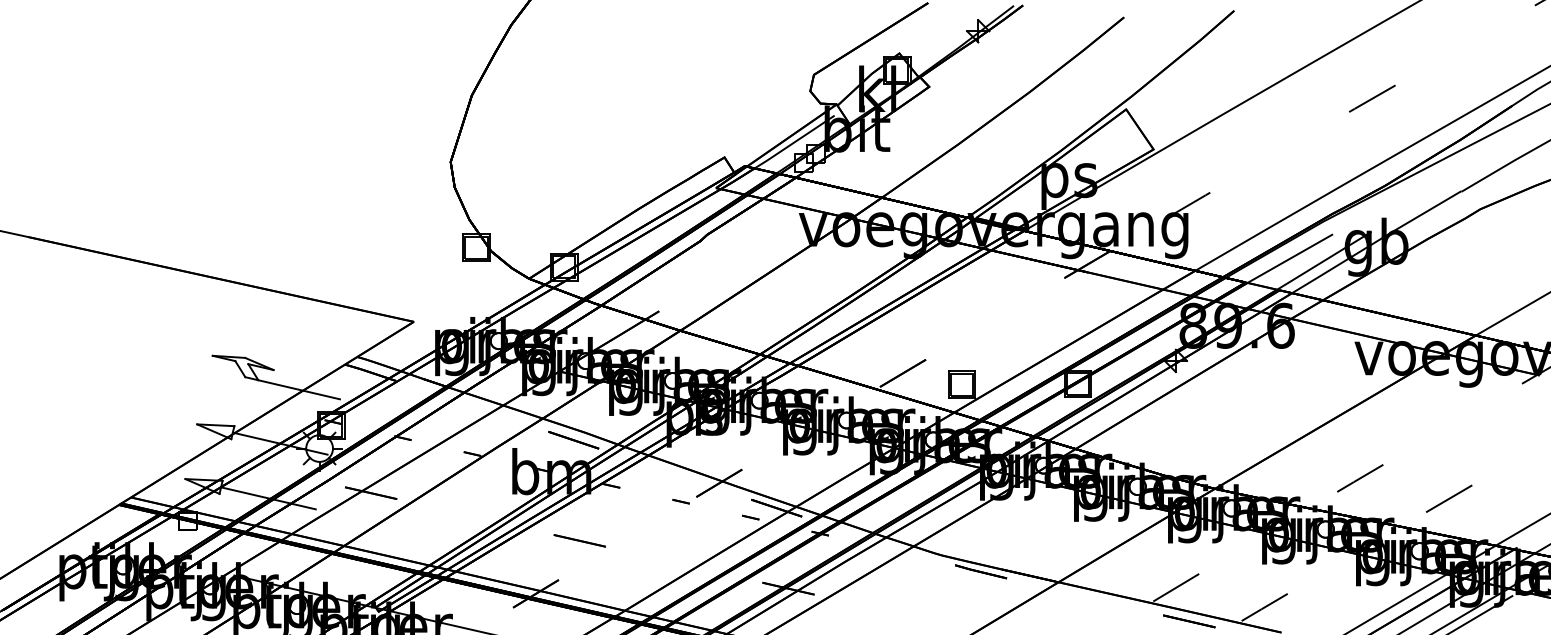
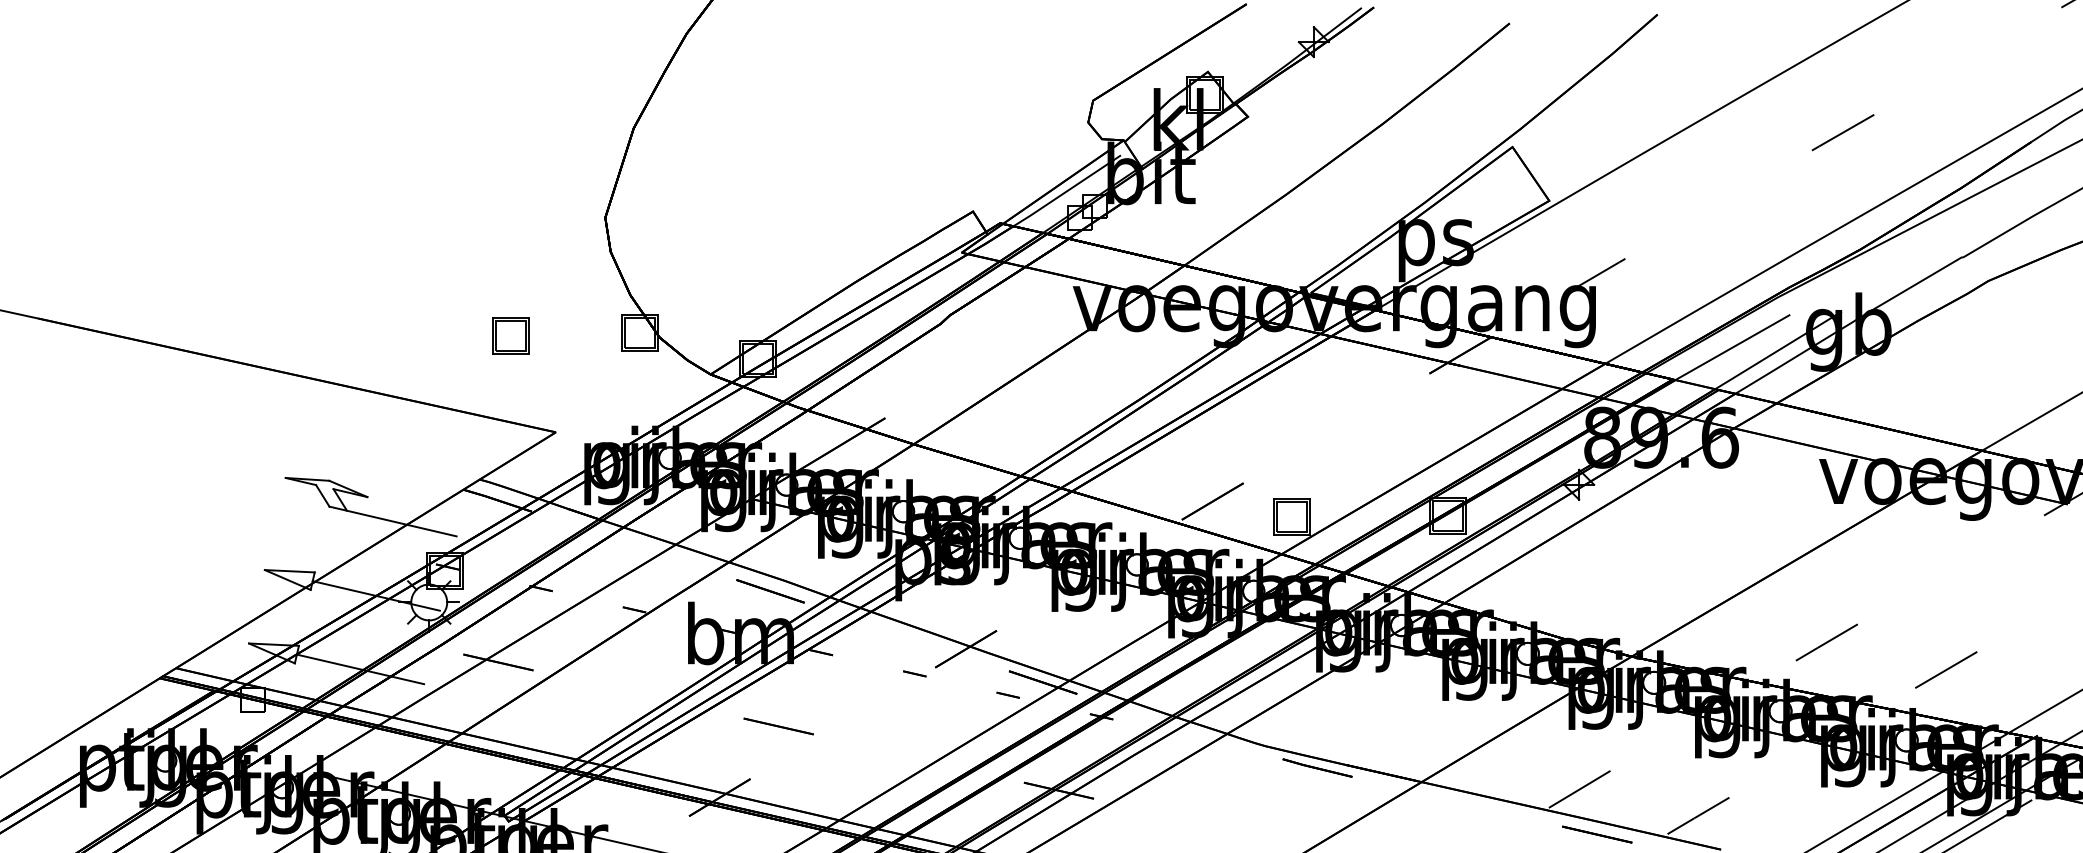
part: (380, 249) -> (510, 335), added

